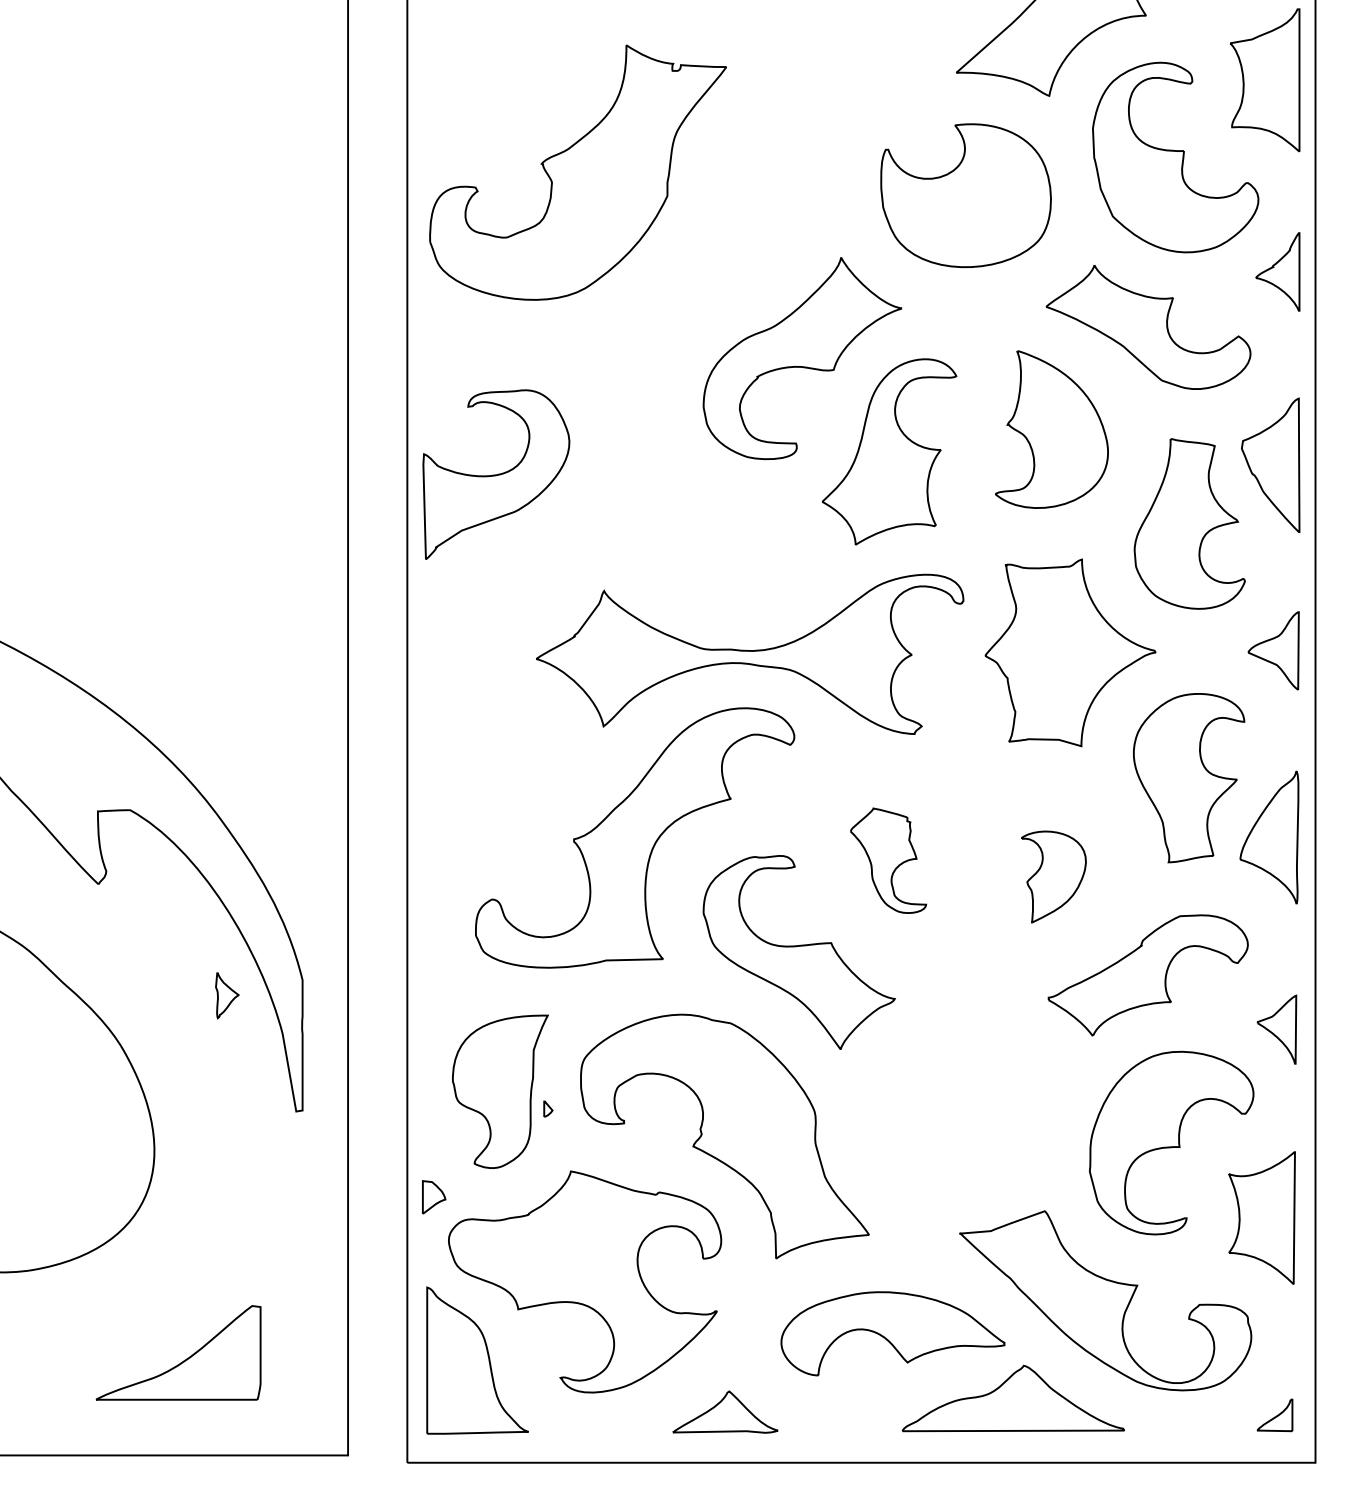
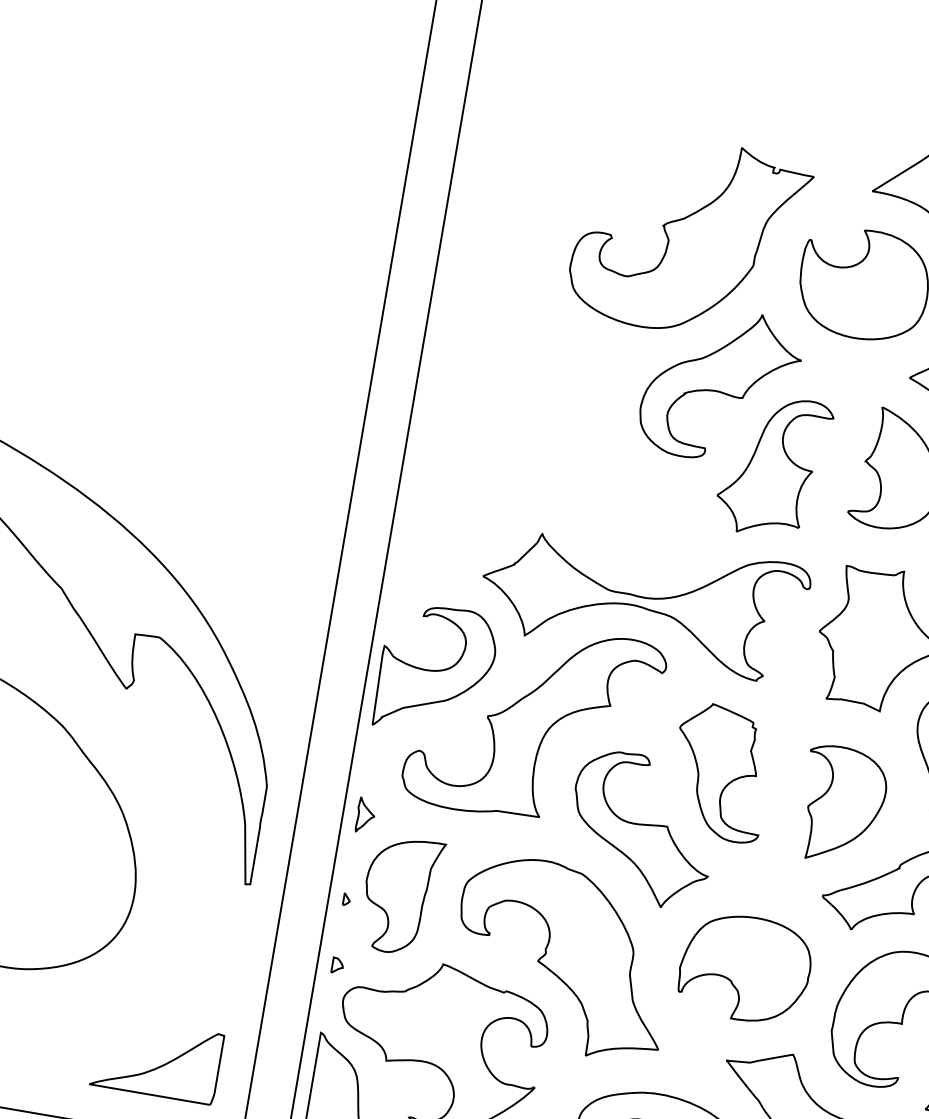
part: (577, 172) -> (689, 236), moved
part: (496, 474) -> (436, 670), moved
part: (888, 860) -> (720, 772), size x1.67
part: (1053, 876) -> (842, 805), size x1.67
part: (227, 995) -> (365, 815), moved
part: (548, 1108) -> (347, 899), moved
part: (963, 1109) -> (745, 968), added
part: (434, 1196) -> (338, 965), size x0.62
part: (183, 1360) -> (159, 1066), moved

